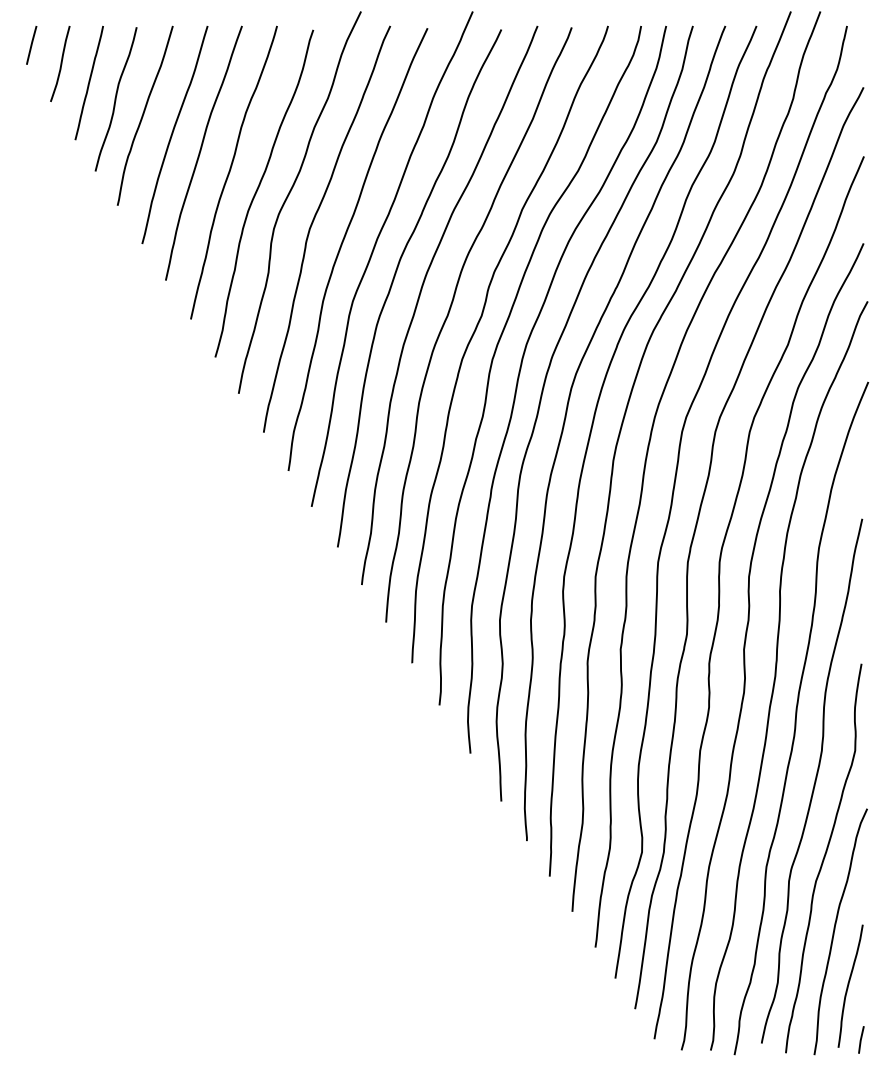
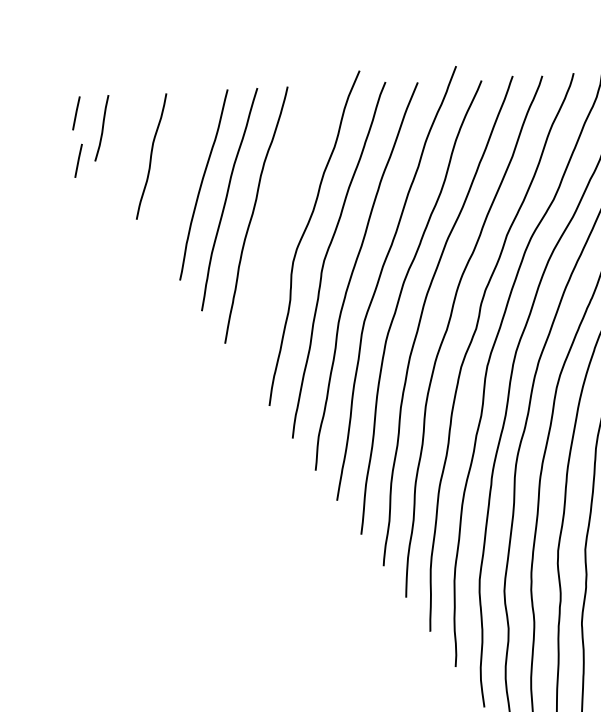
line: (88, 83) -> (127, 144), removed
line: (31, 100) -> (78, 161), added
curve: (144, 114) -> (176, 168), removed
curve: (257, 192) -> (277, 231), removed

